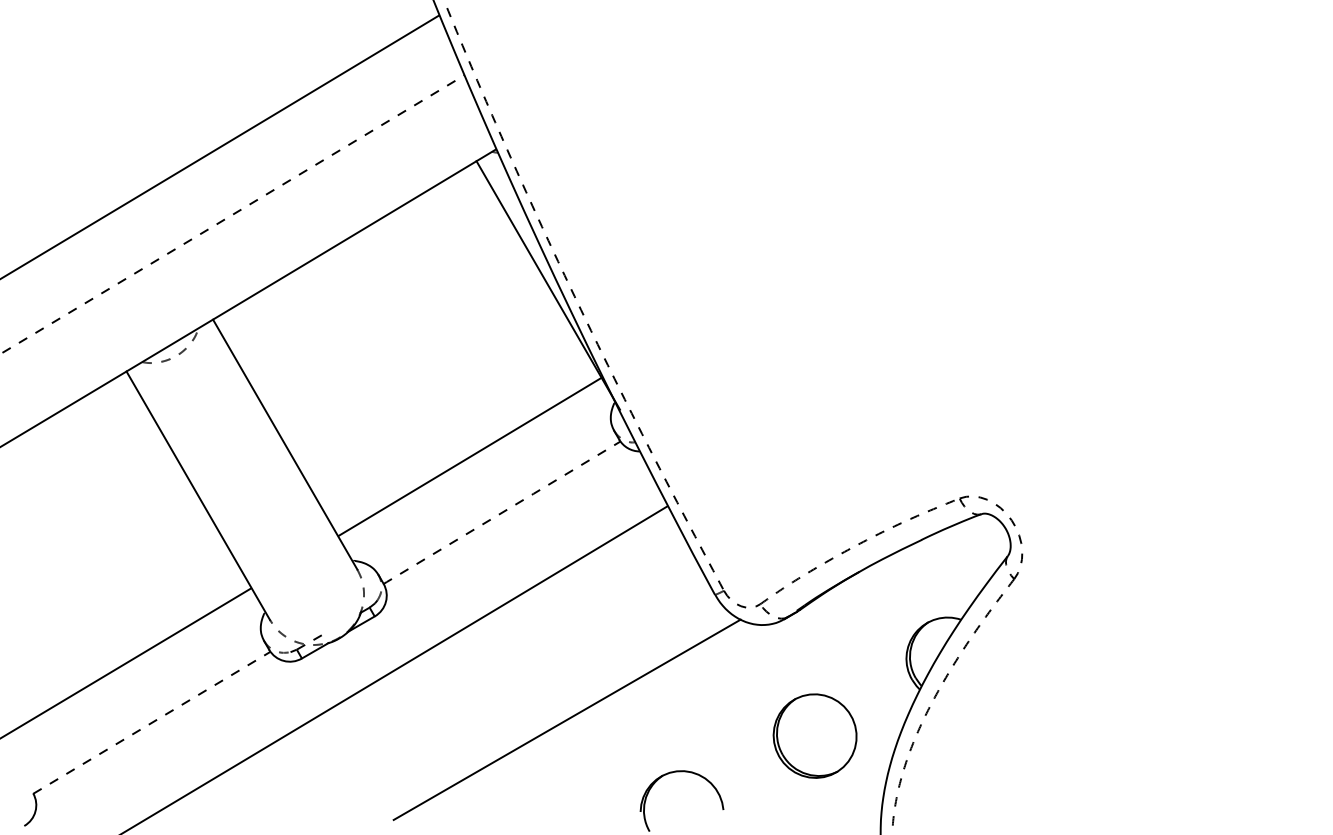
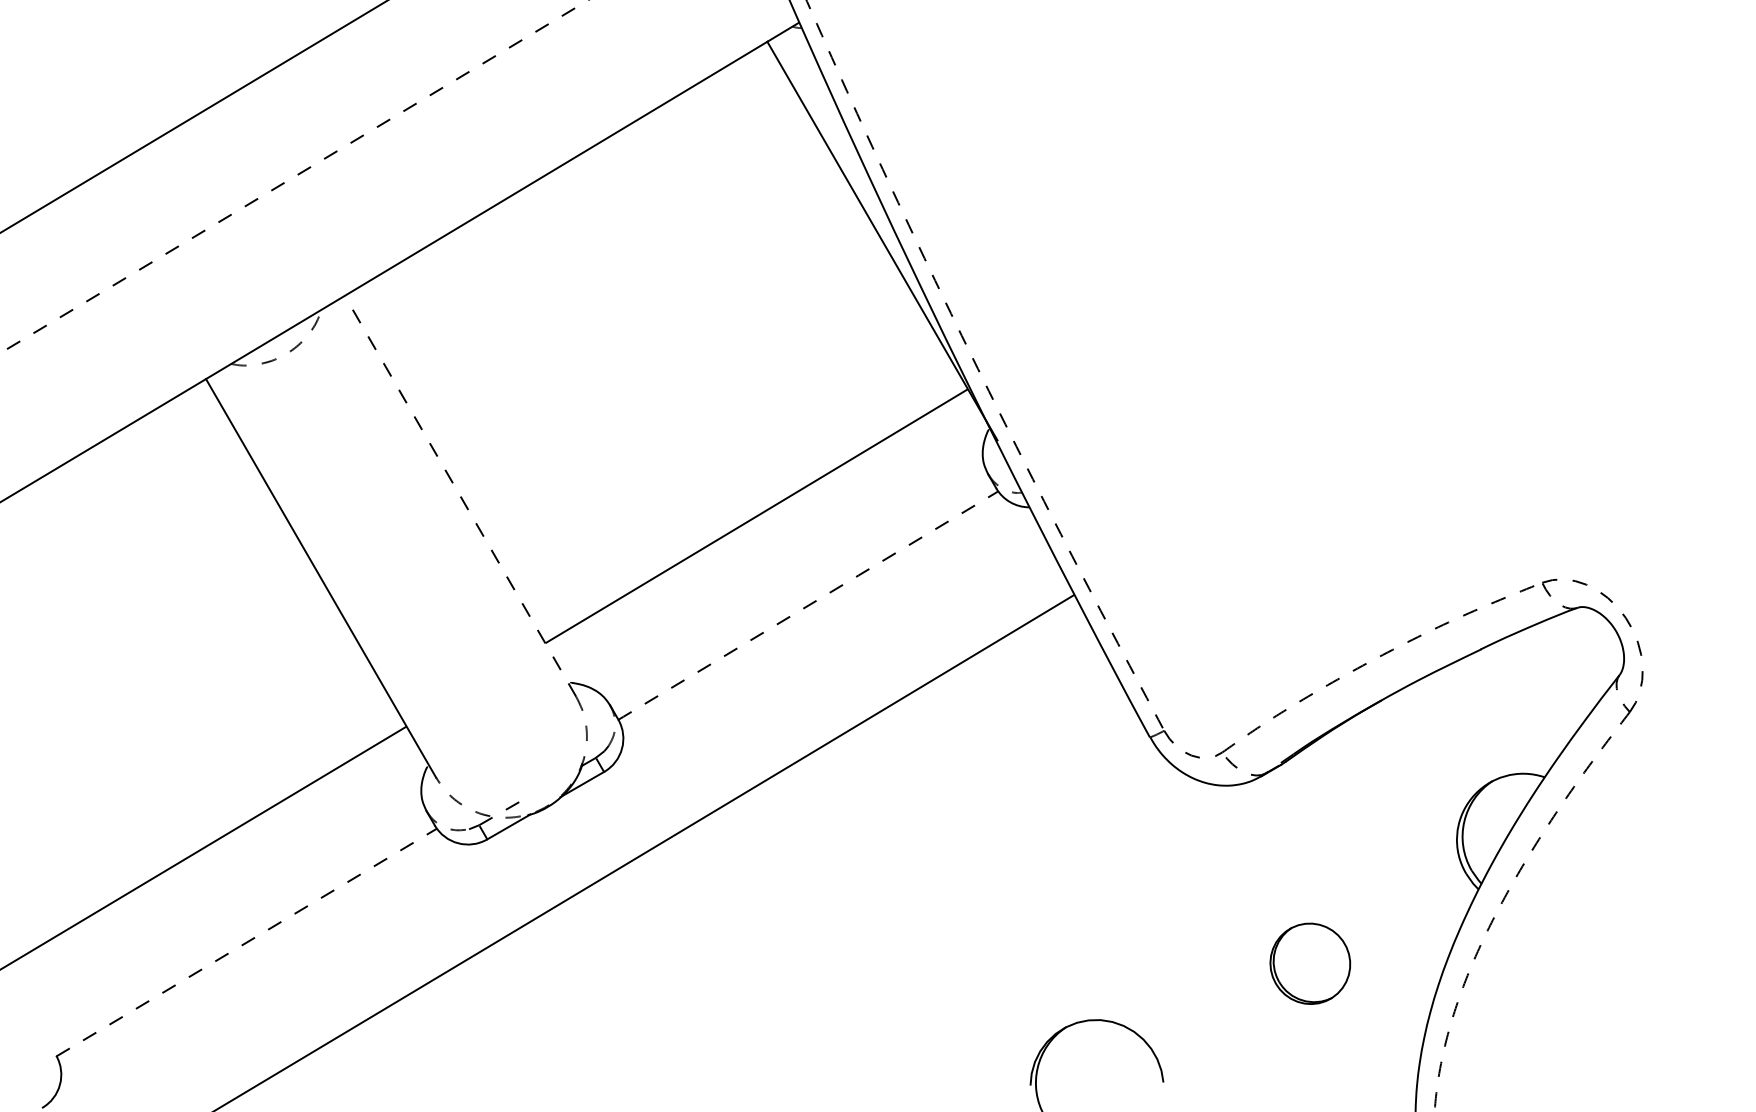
line: (284, 444) -> (459, 496), solid -> dashed
line: (566, 719) -> (911, 937), removed
part: (814, 735) -> (1309, 962), size x0.6

